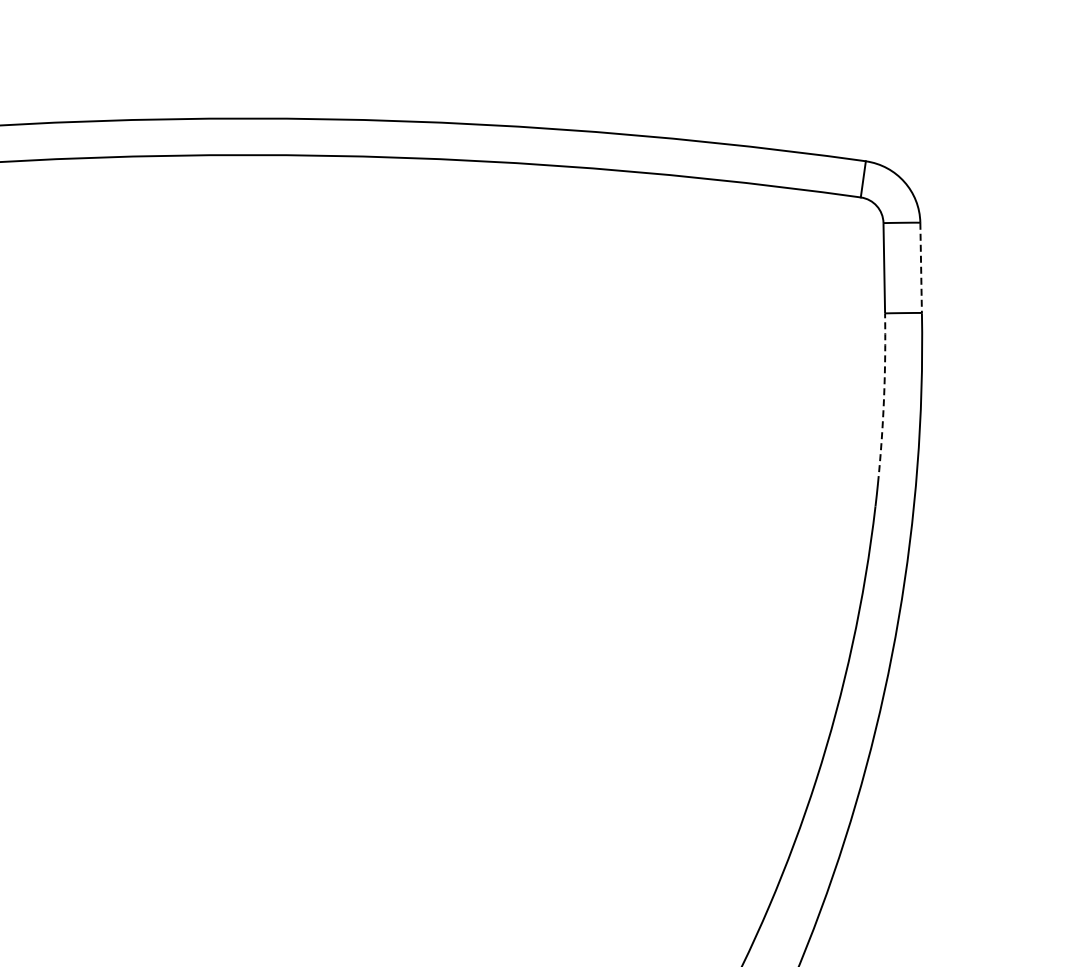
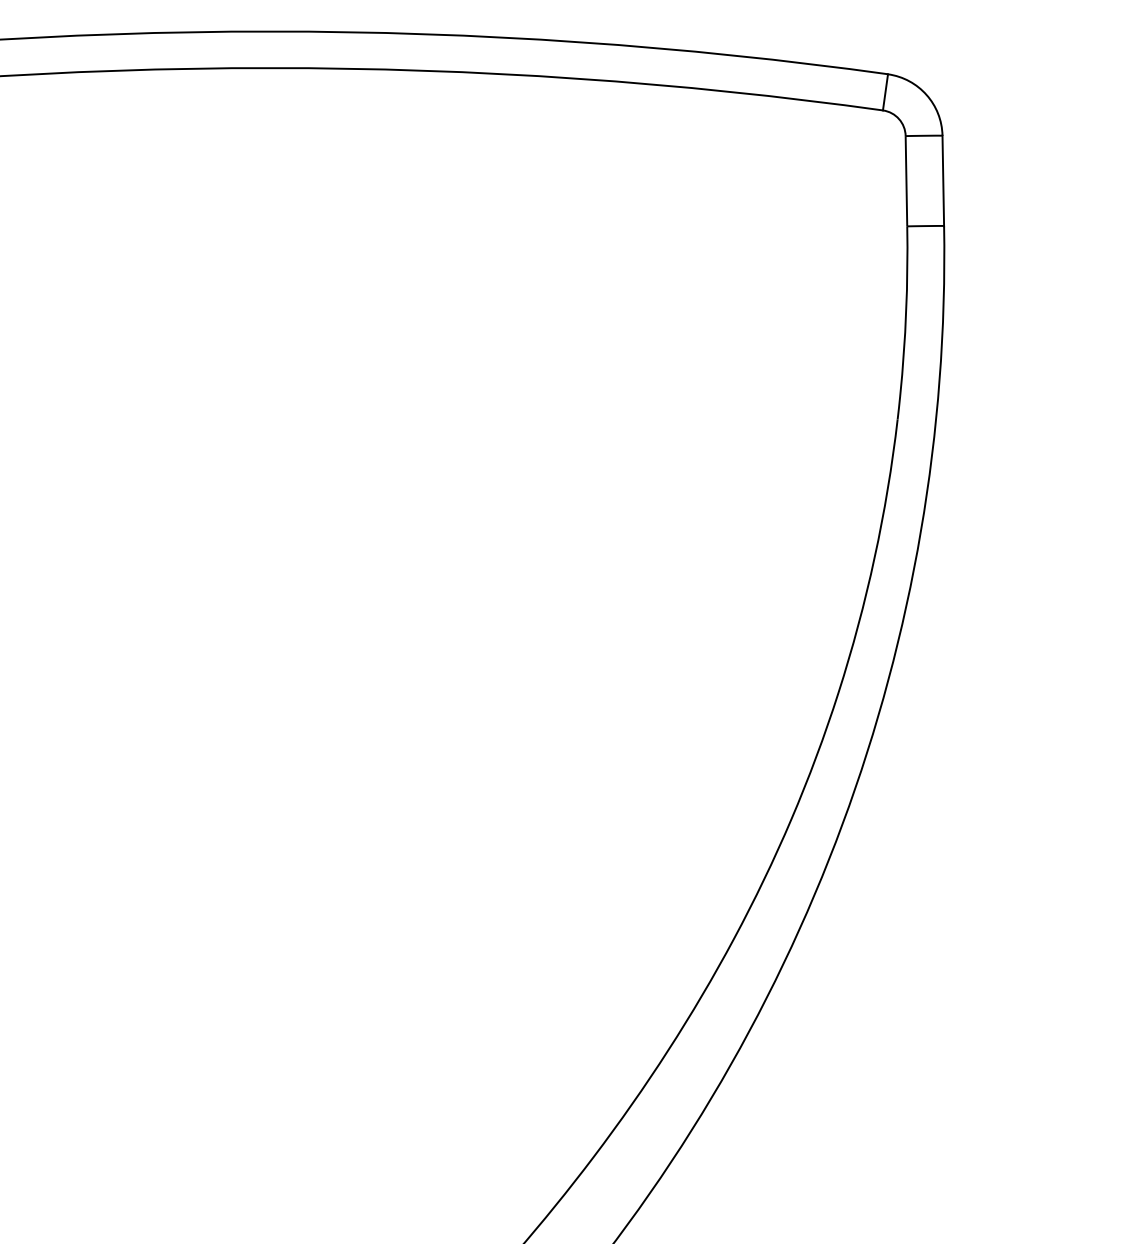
line: (921, 268) -> (943, 181), dashed -> solid
arc: (884, 398) -> (906, 311), dashed -> solid

